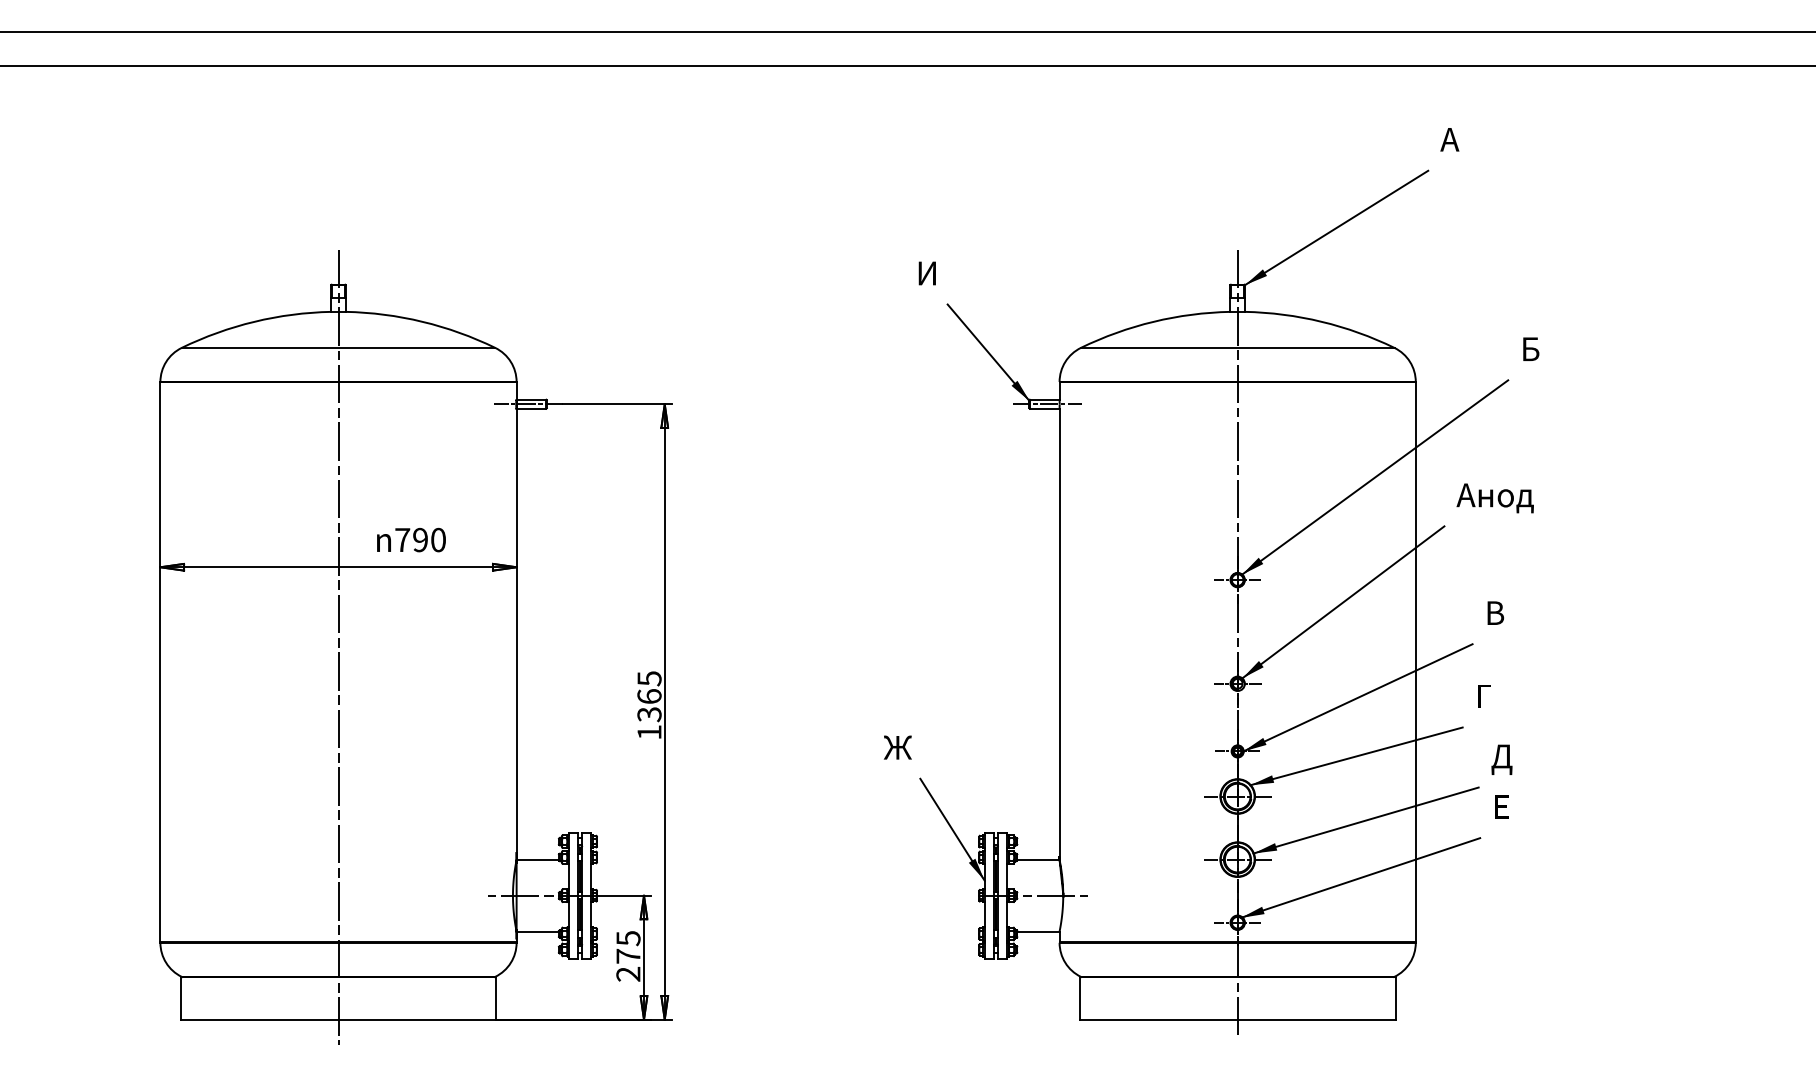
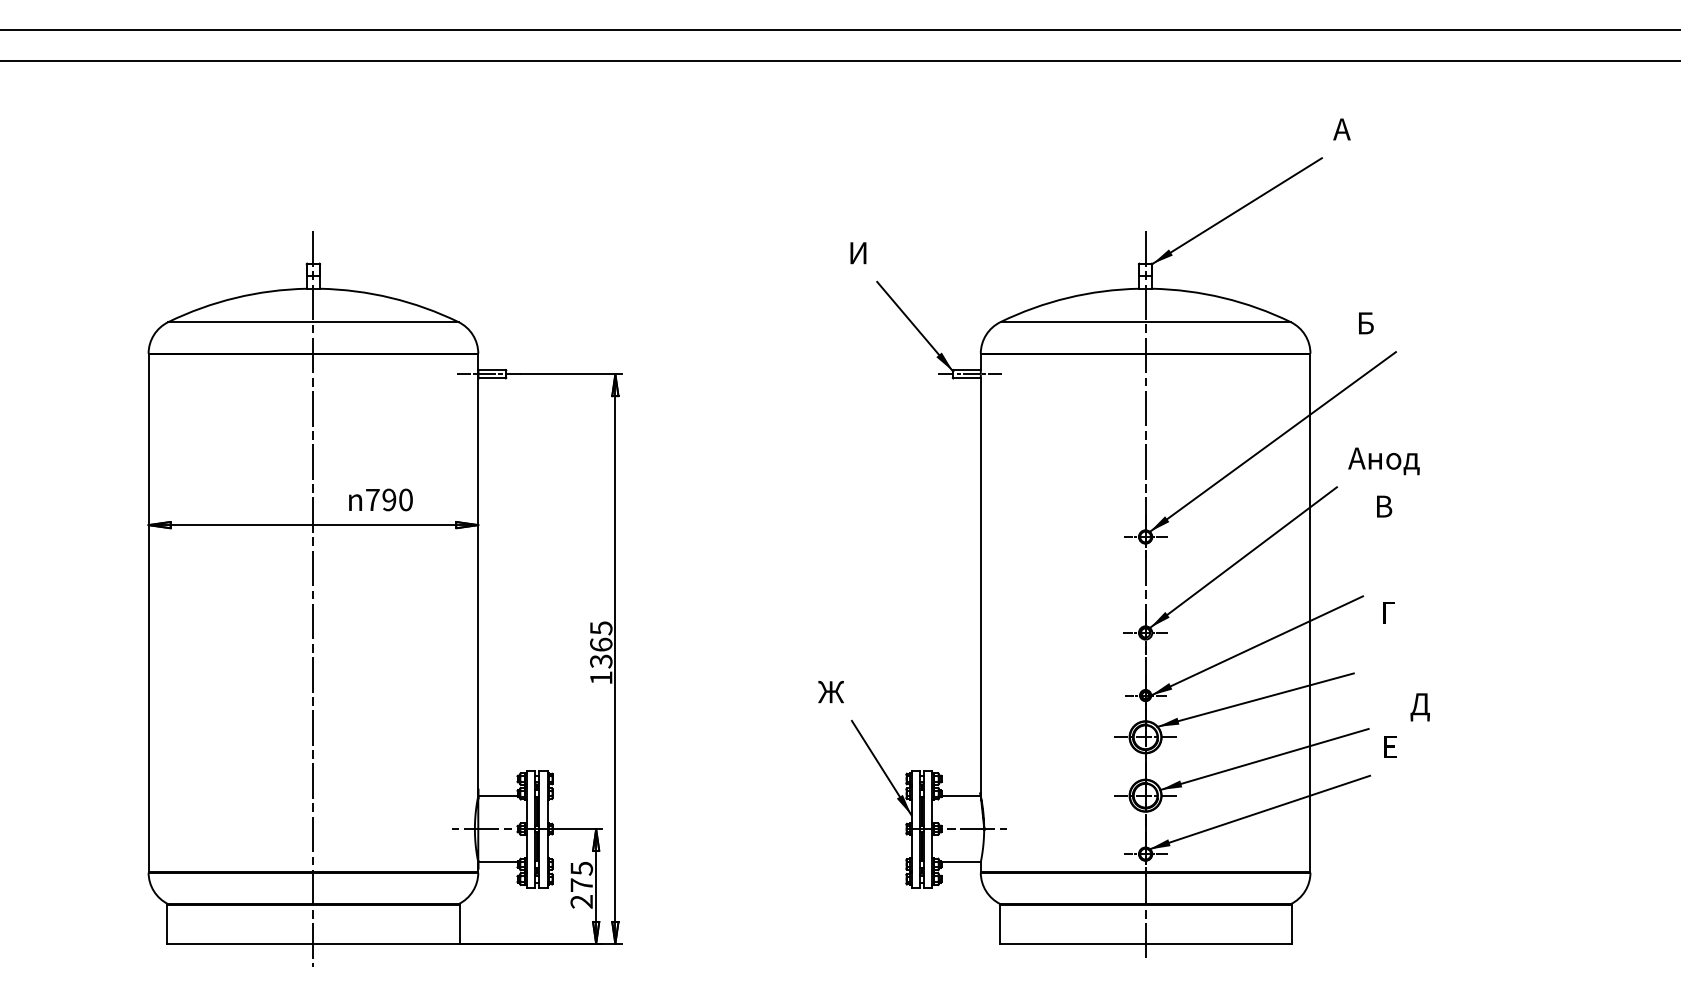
text: (1531, 349) -> (1366, 323), moved
text: (1495, 613) -> (1384, 506), moved
text: (1483, 696) -> (1388, 612), moved
text: (1501, 760) -> (1419, 707), moved

